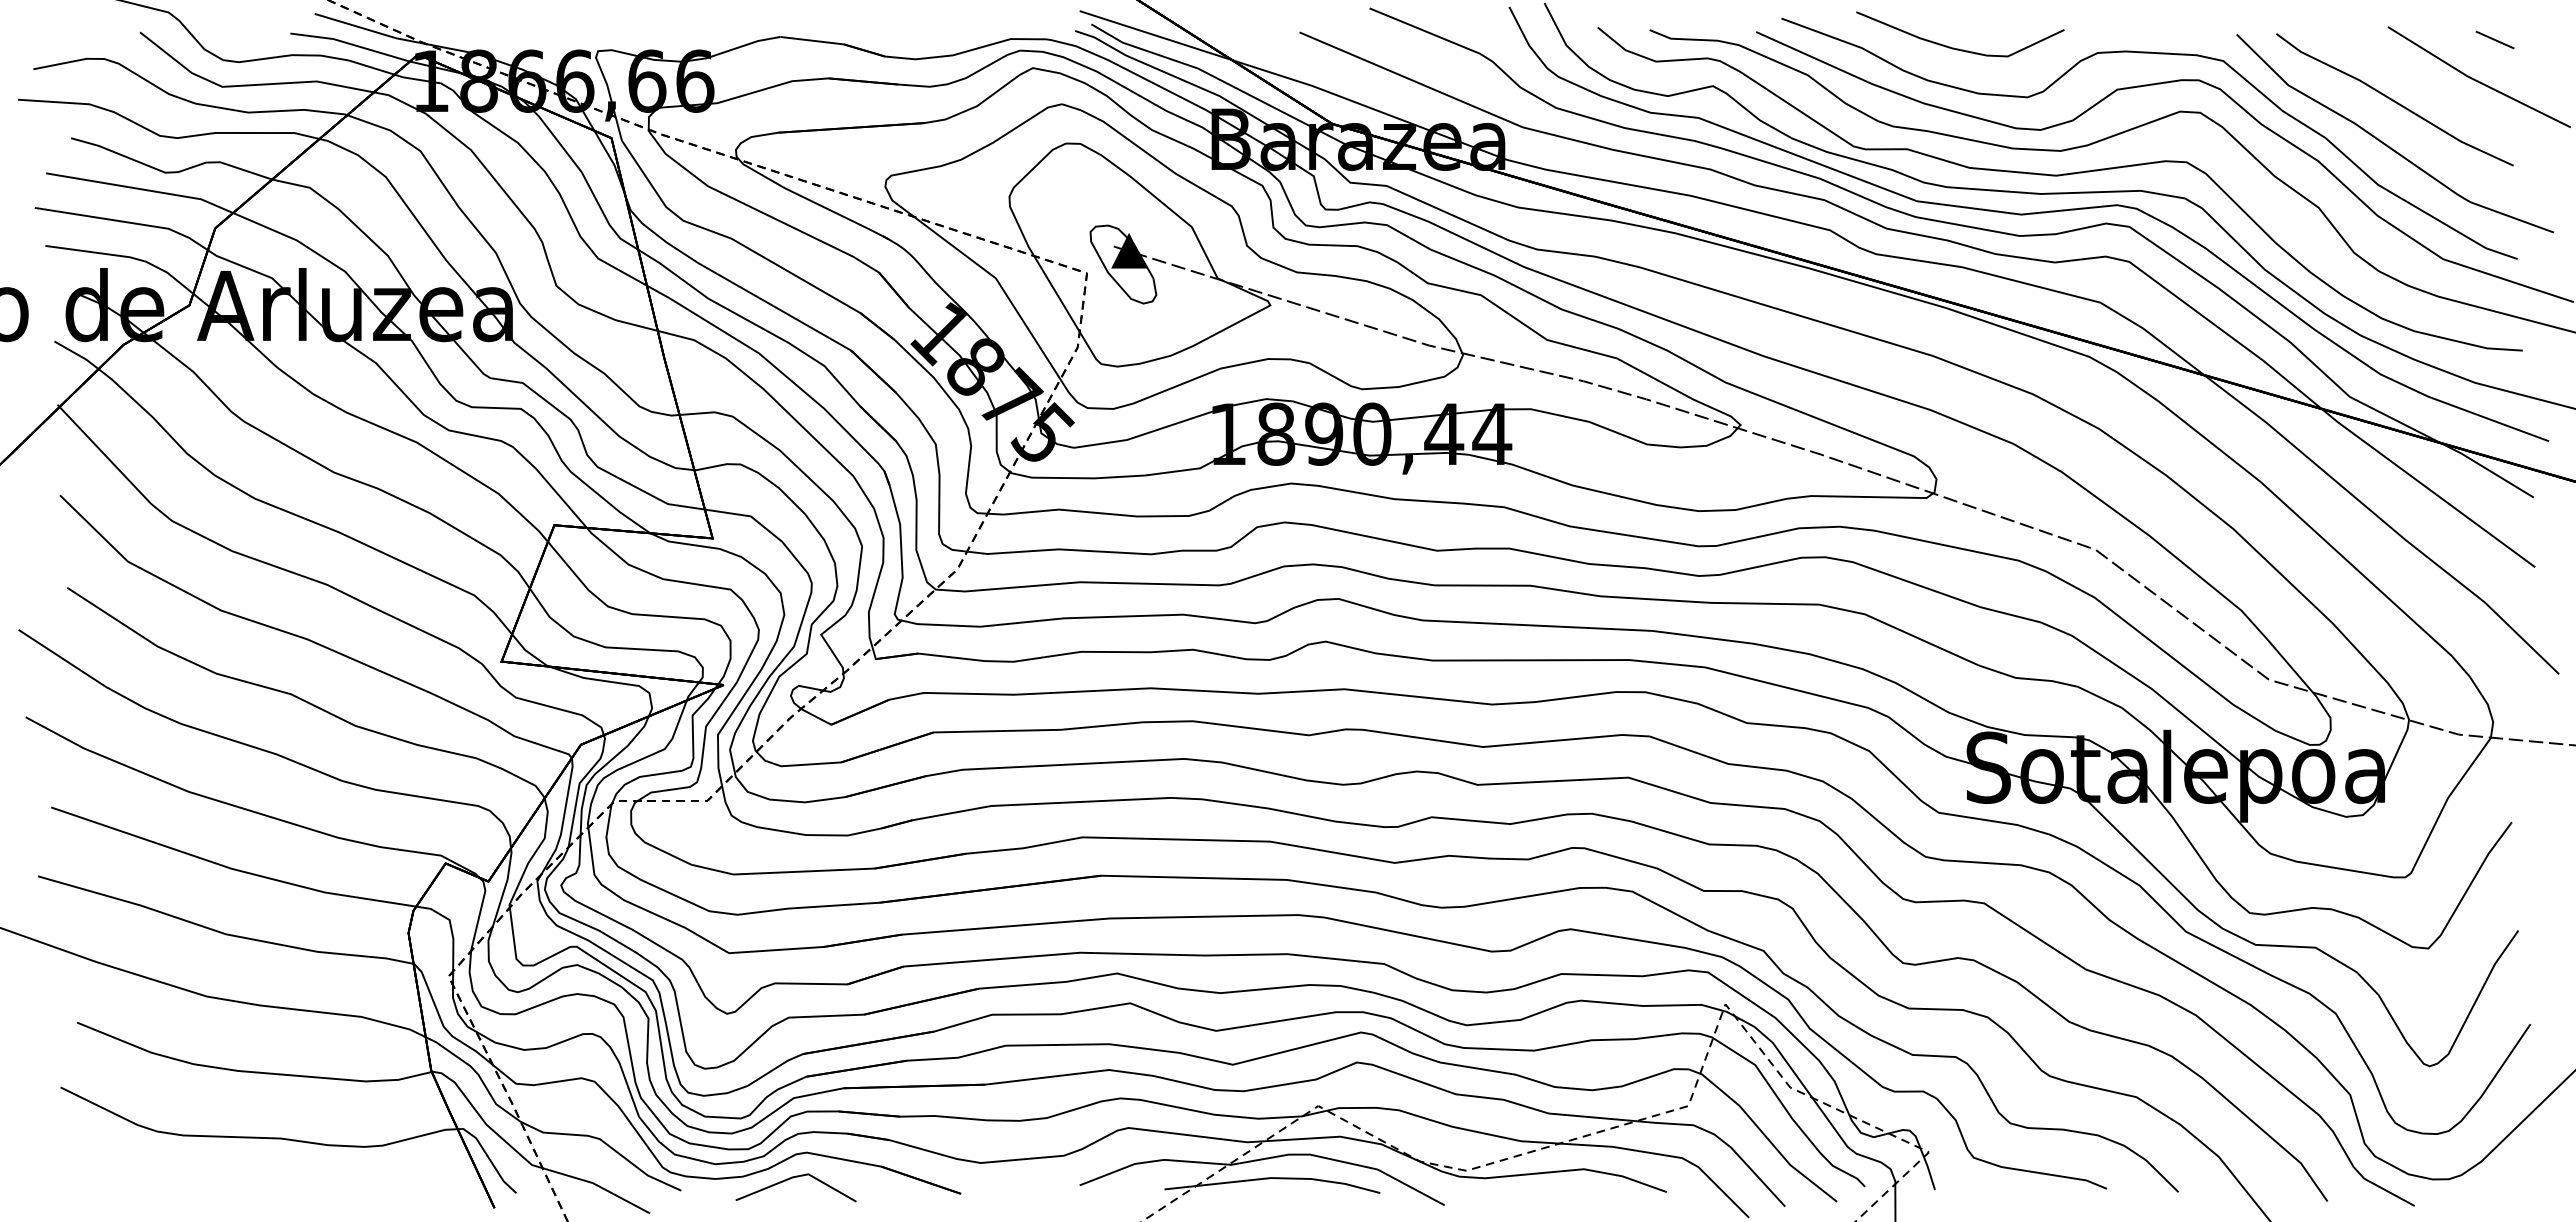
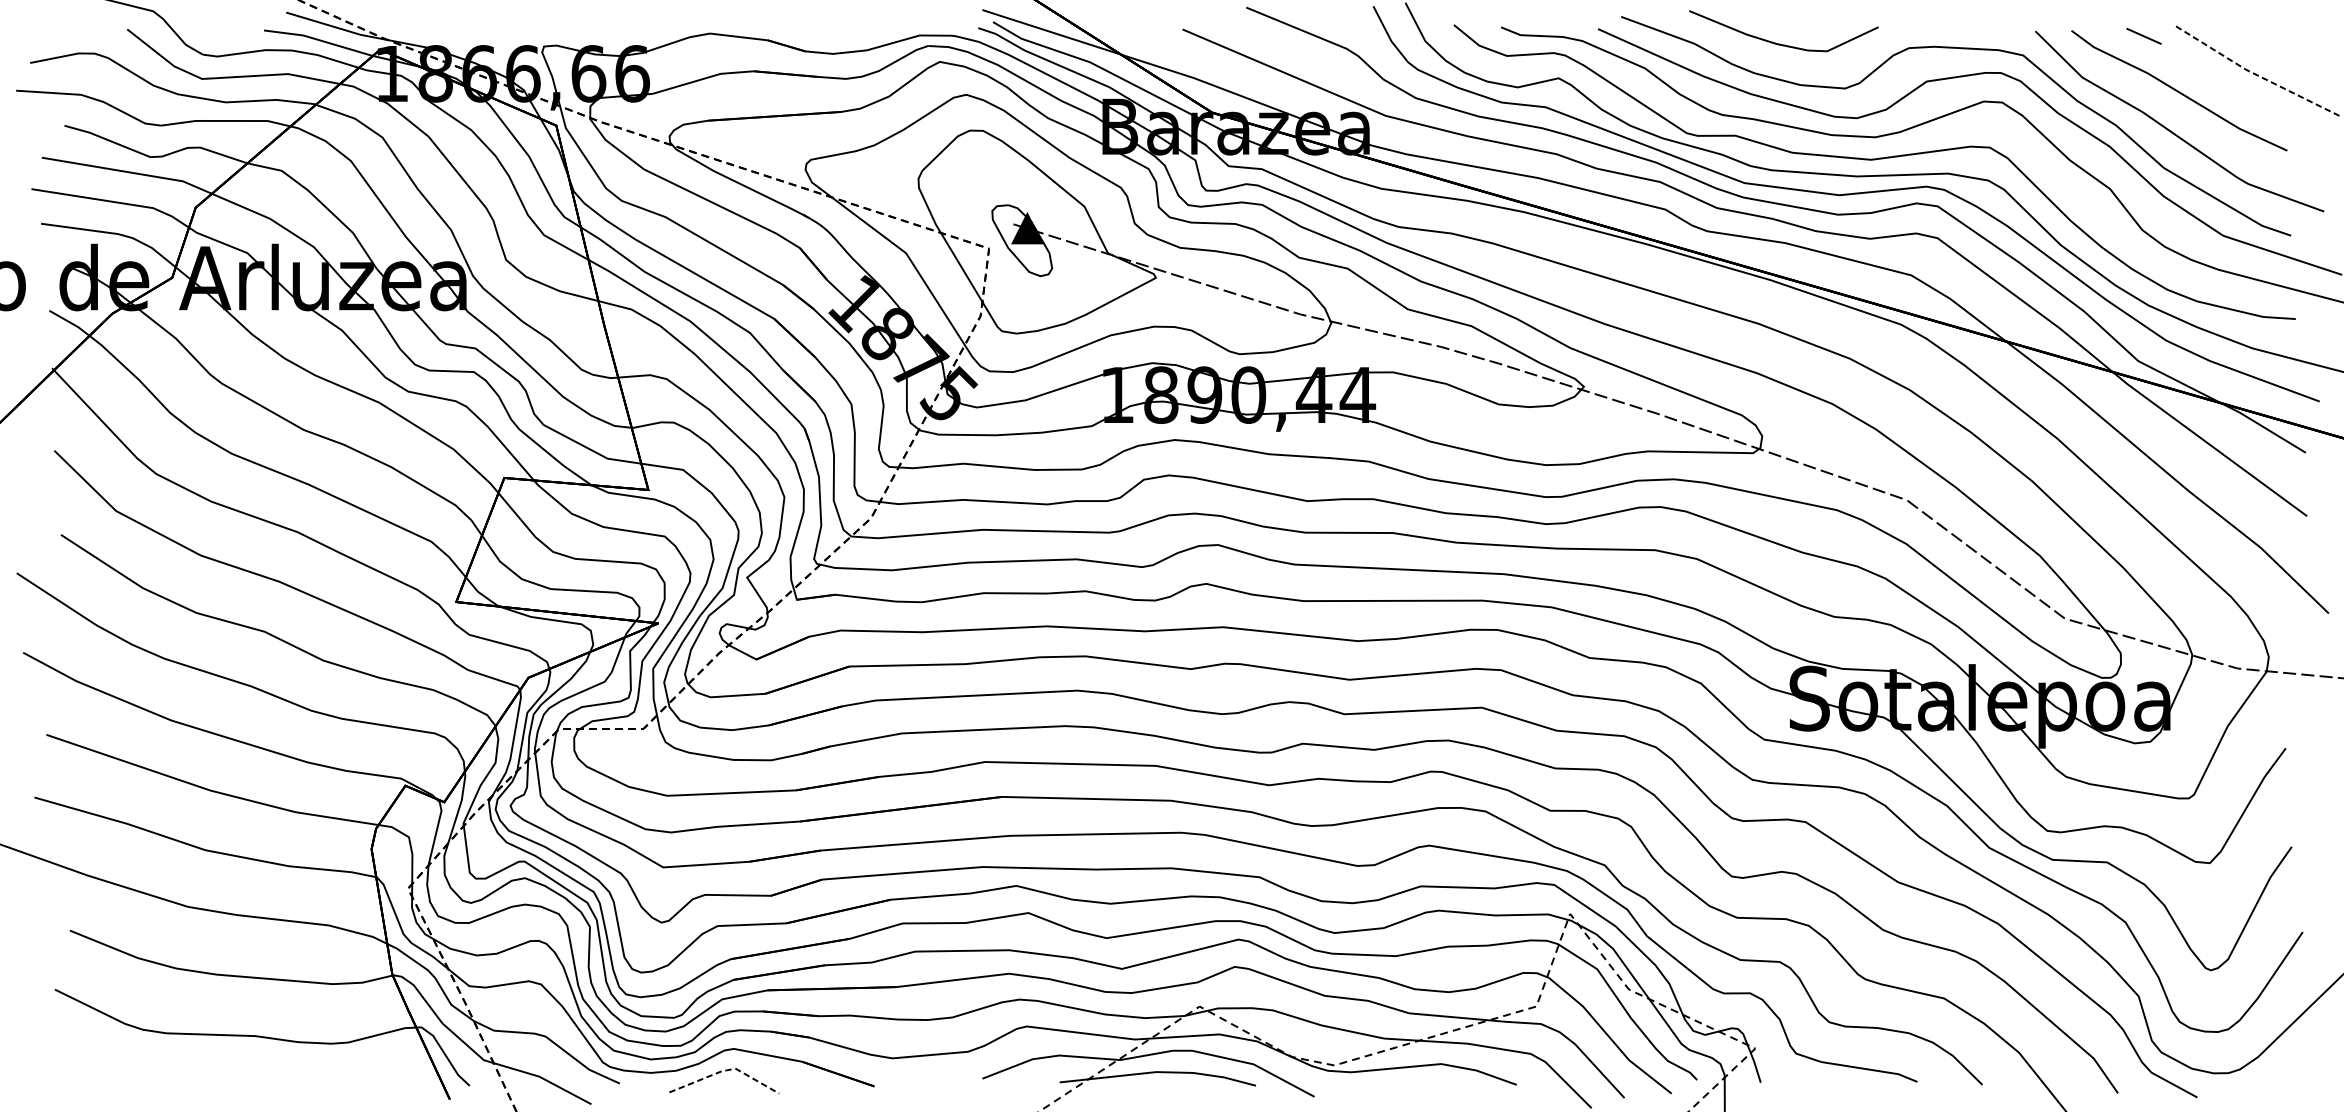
line: (2494, 39) -> (2143, 35), moved
line: (2475, 80) -> (2252, 73), solid -> dashed
line: (797, 1176) -> (725, 1070), solid -> dashed

